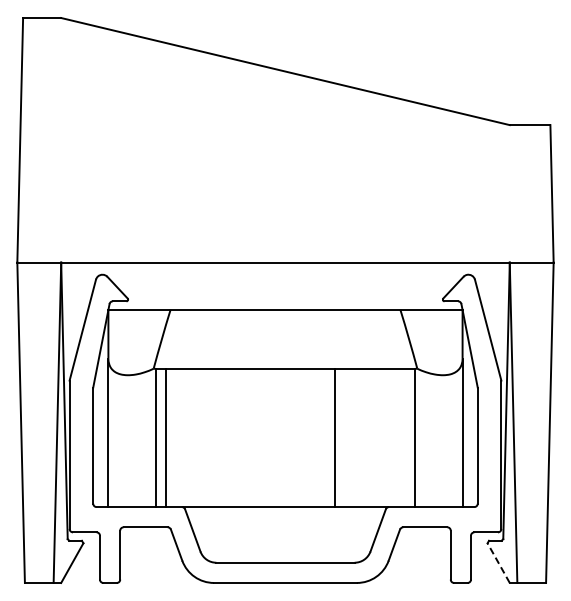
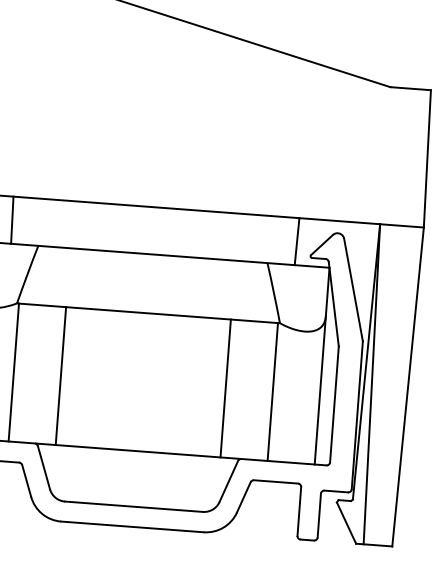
line: (142, 285) -> (12, 219), added
line: (427, 285) -> (296, 240), added
line: (165, 437) -> (60, 375), moved
line: (335, 437) -> (226, 388), moved
line: (498, 563) -> (346, 523), dashed -> solid

